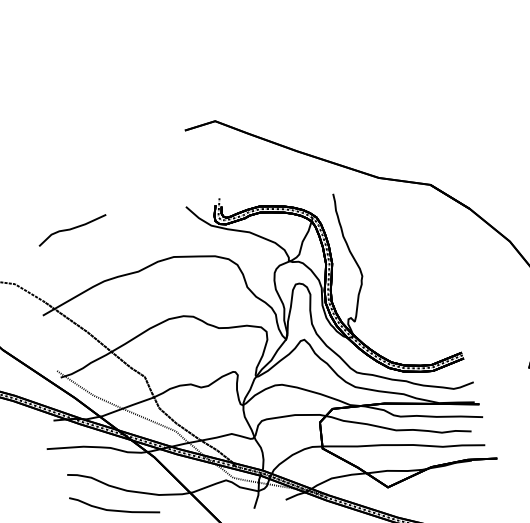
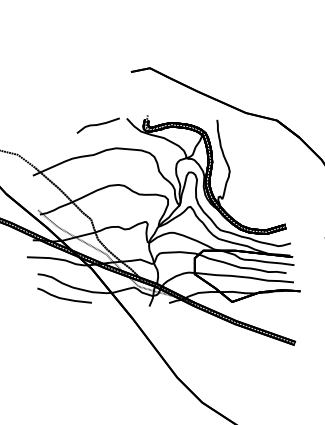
curve: (71, 230) -> (97, 125), moved

